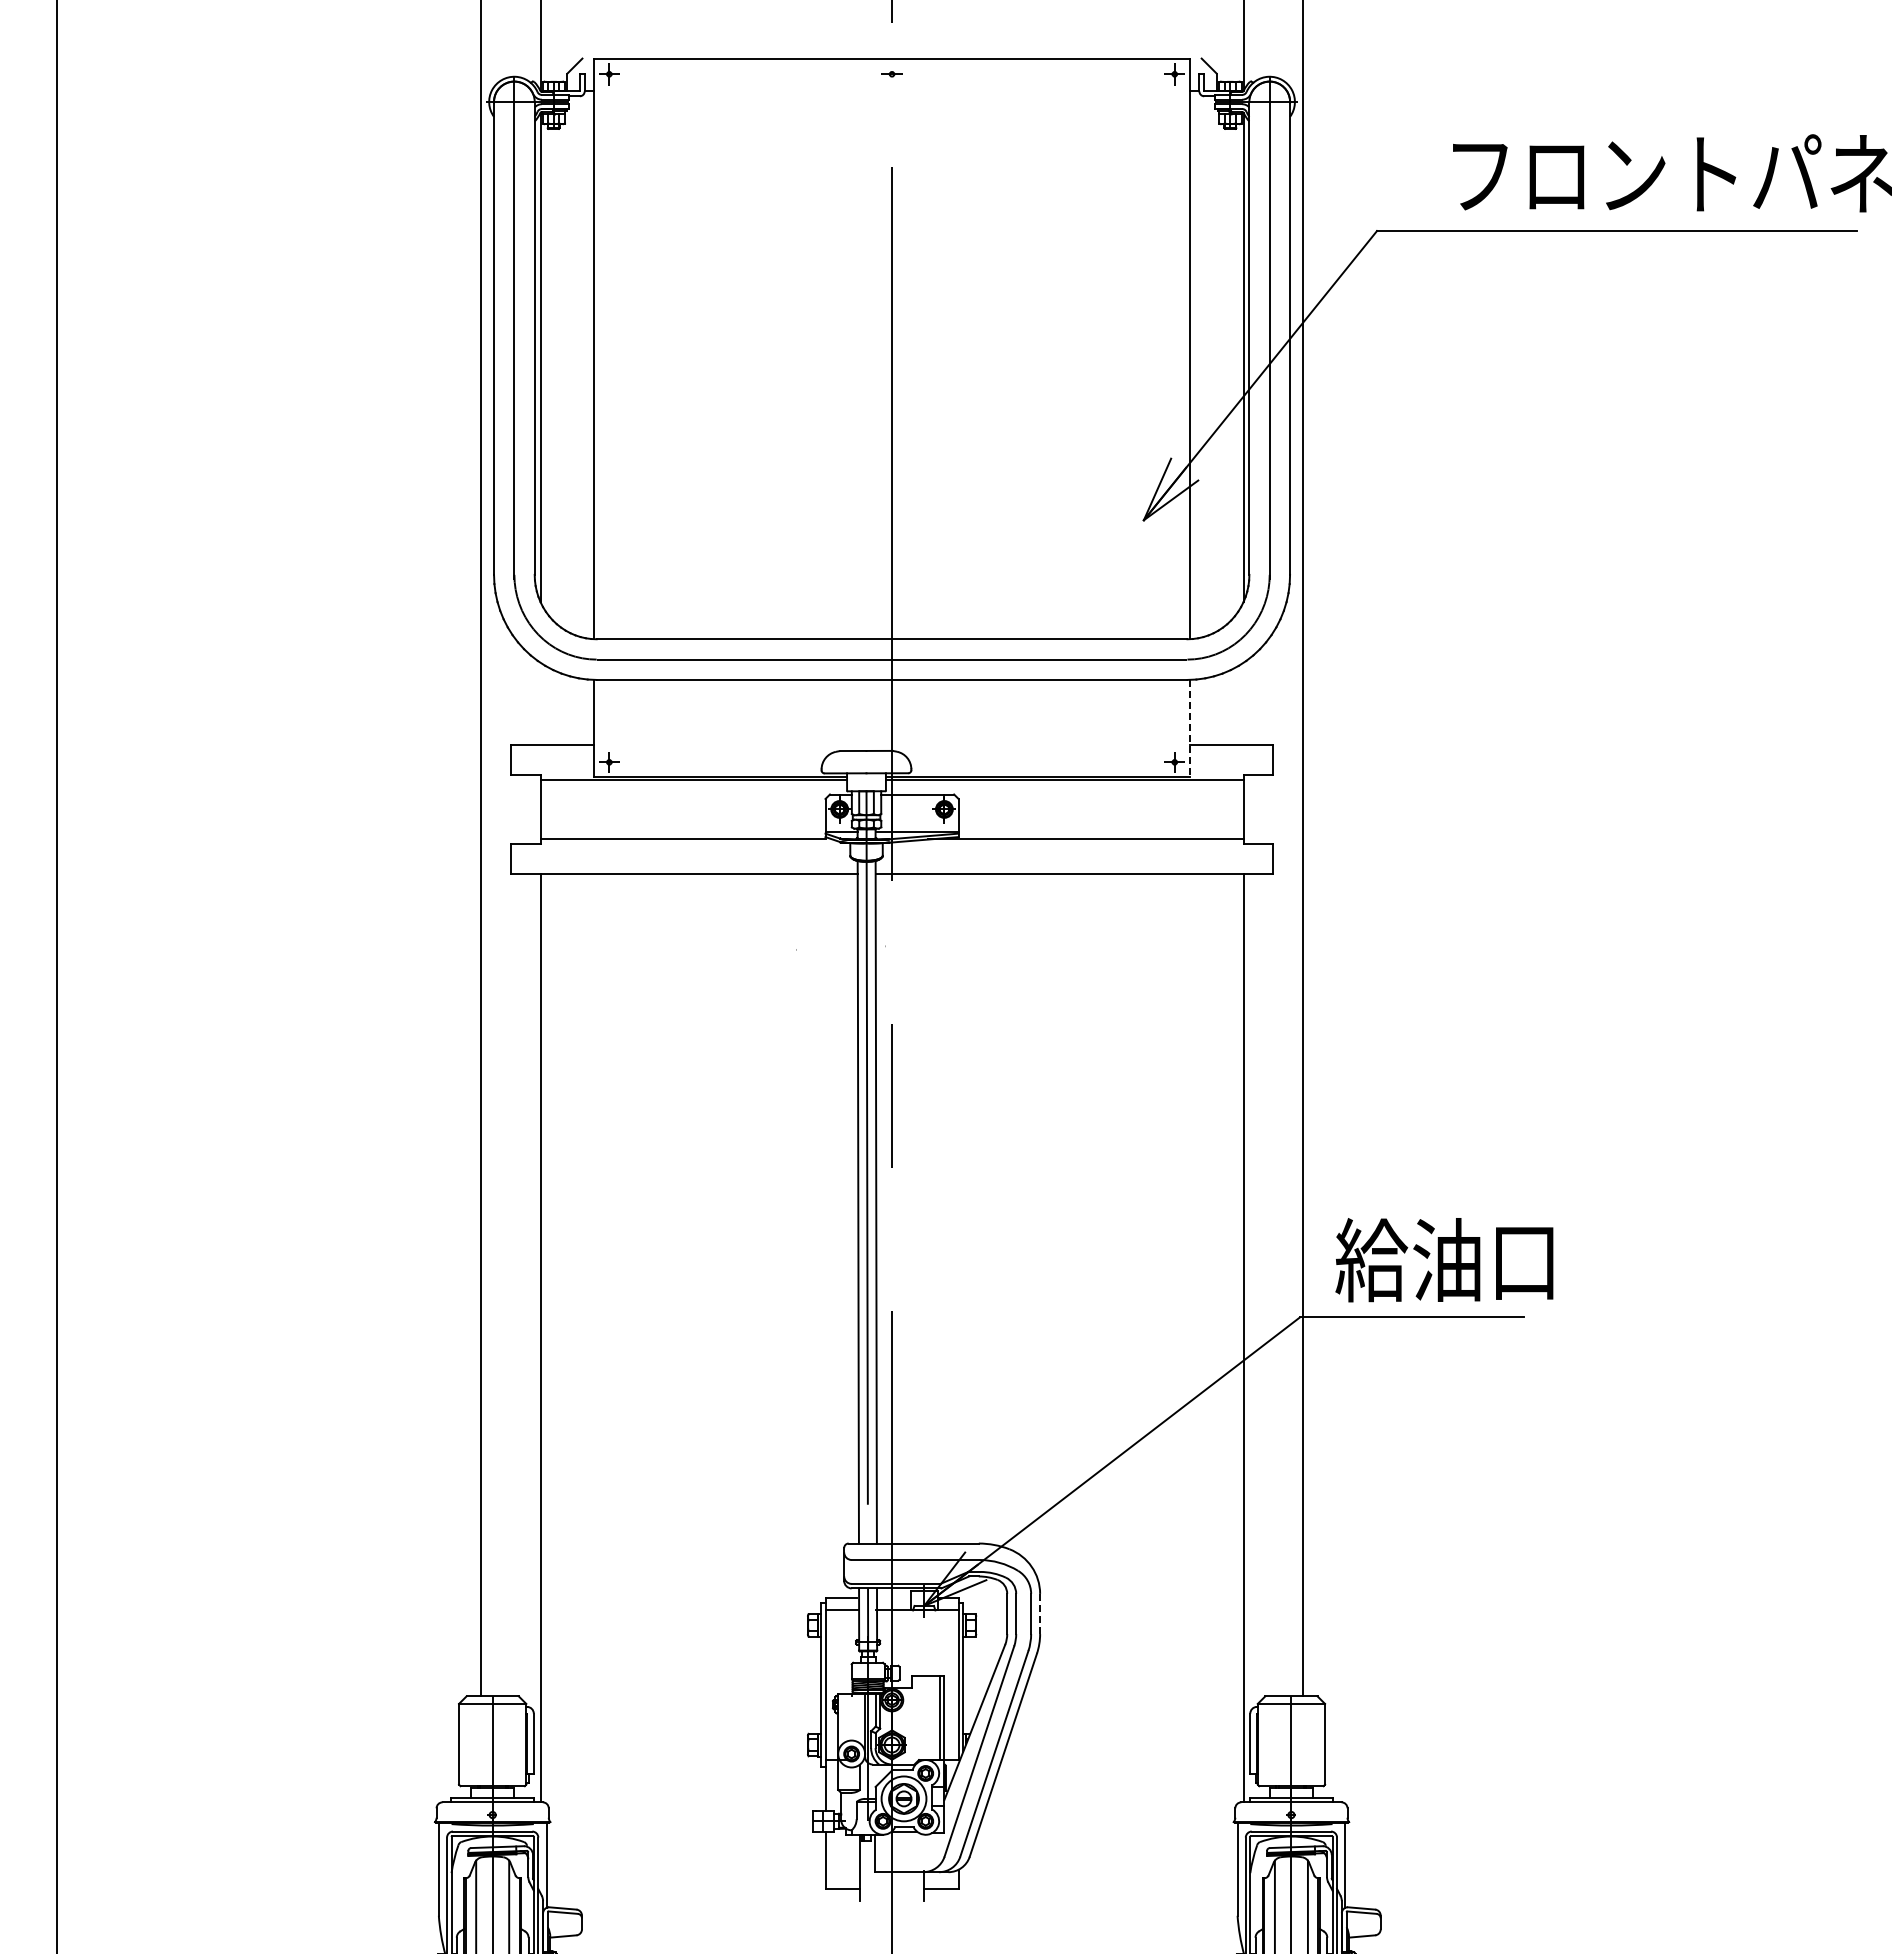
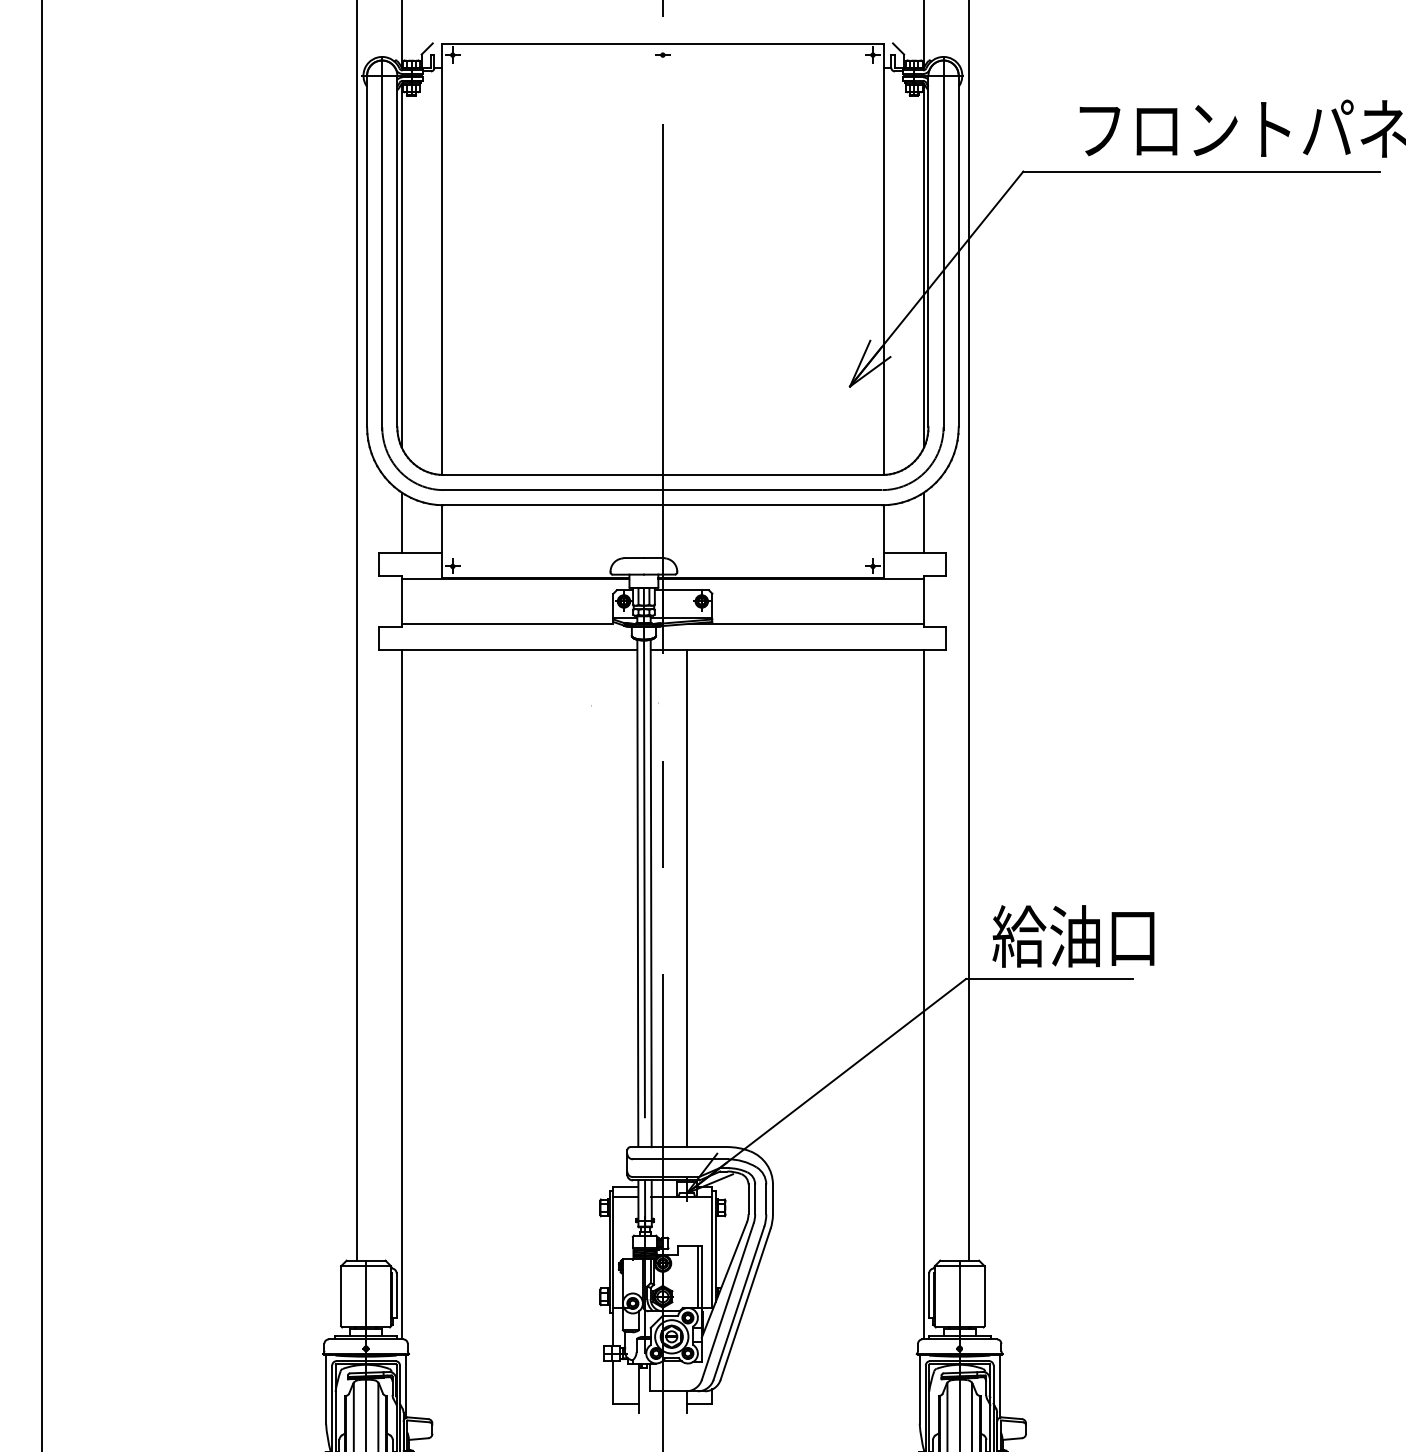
line: (540, 703) -> (401, 522), added
line: (1243, 703) -> (924, 522), added
line: (1189, 728) -> (883, 541), dashed -> solid
line: (923, 1208) -> (686, 898), added
line: (1040, 1614) -> (773, 1199), dashed -> solid

